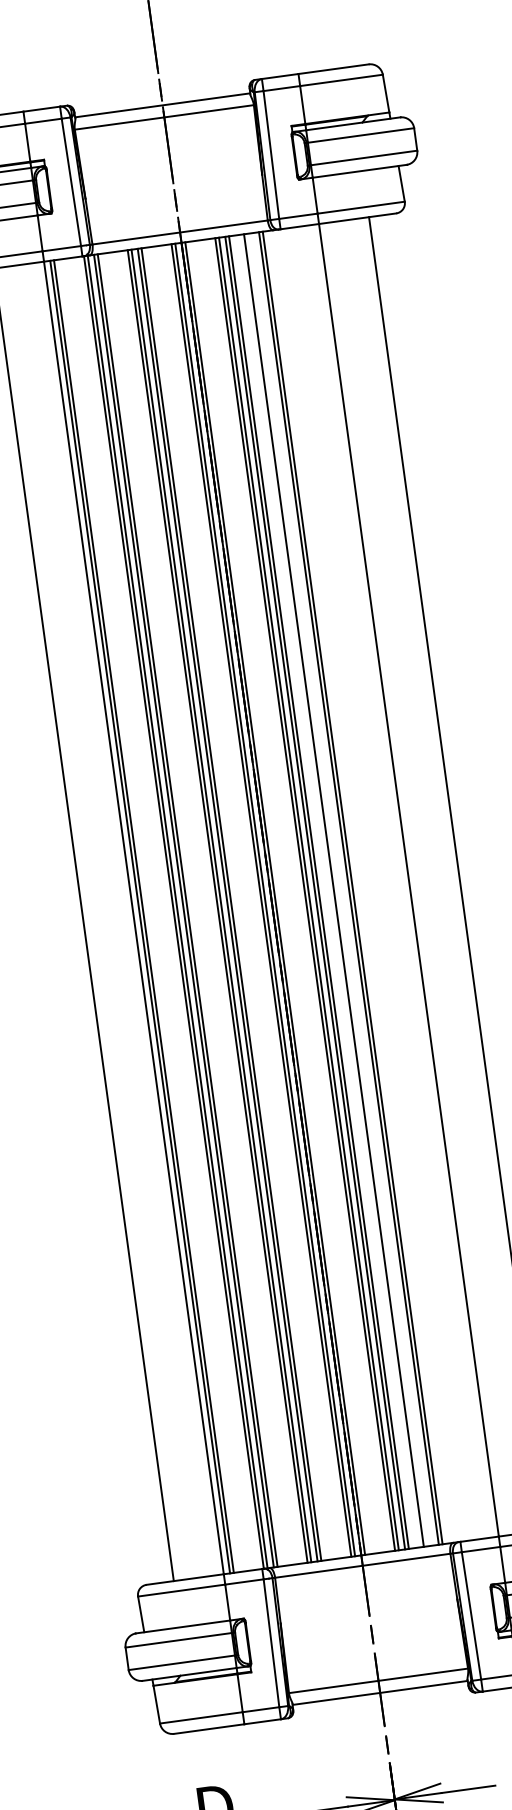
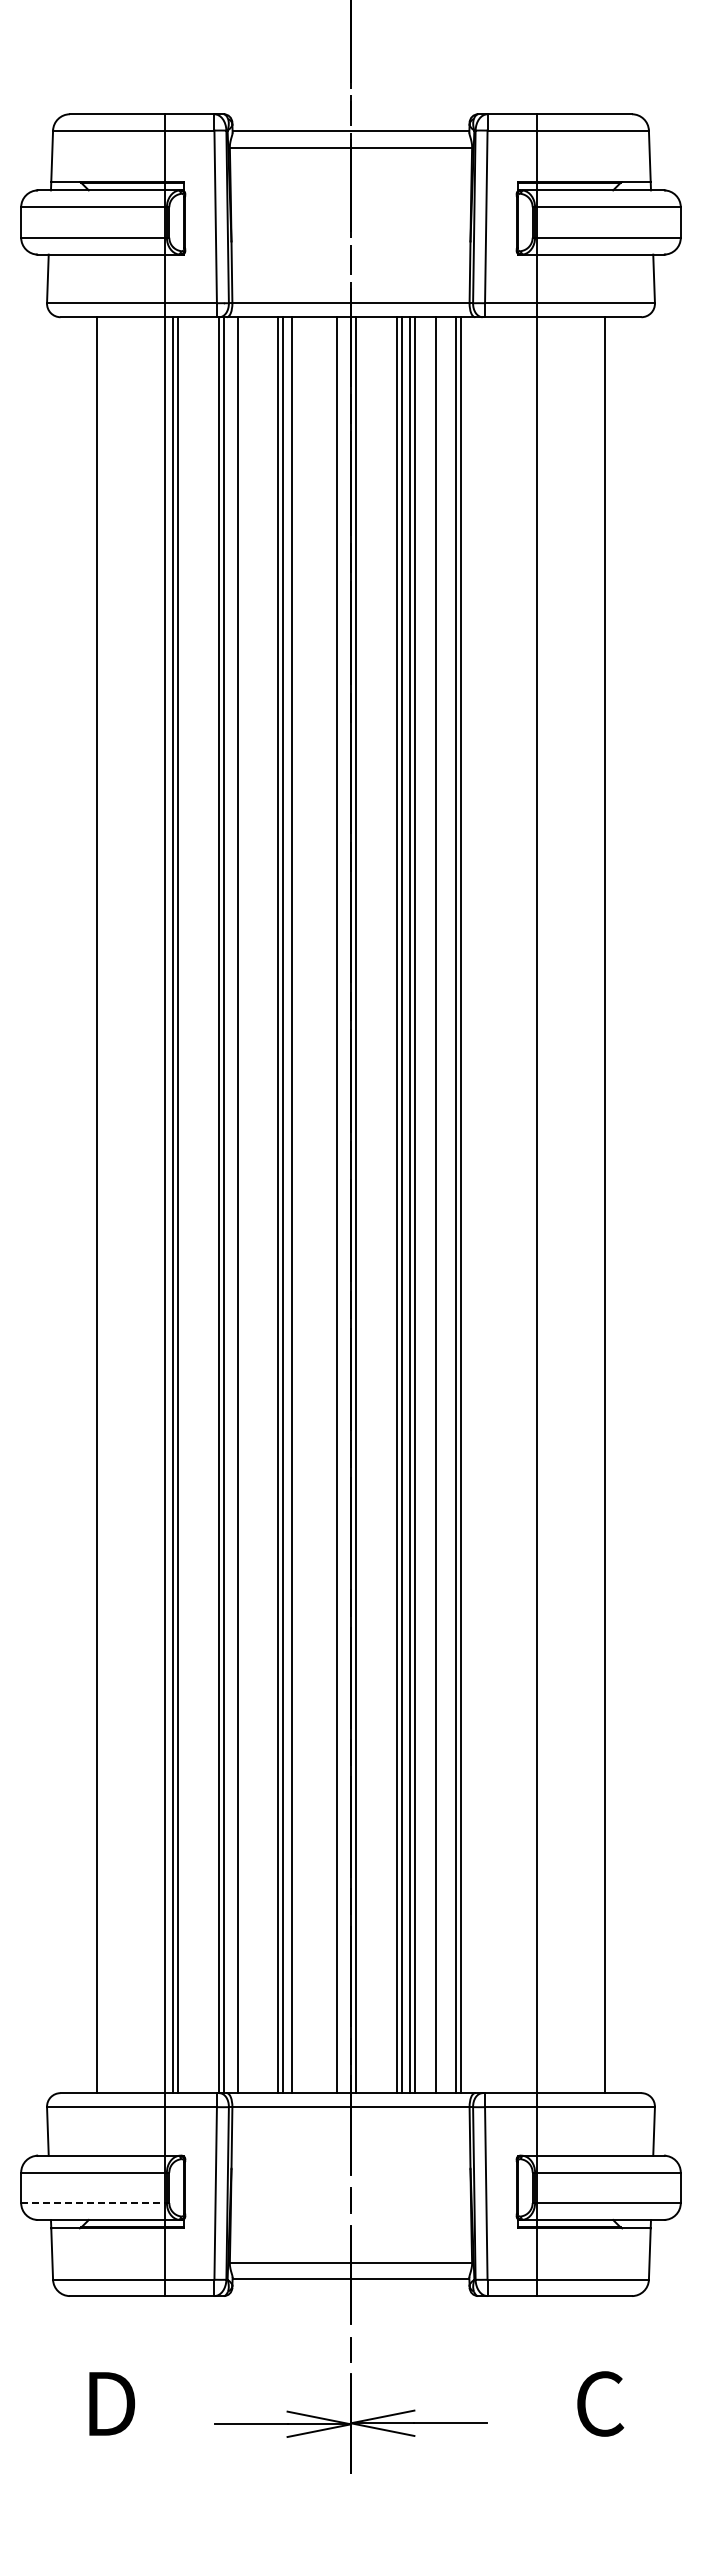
line: (265, 900) -> (342, 1205), removed
line: (231, 904) -> (296, 1205), removed
line: (183, 911) -> (232, 1205), removed
line: (182, 1663) -> (93, 2203), solid -> dashed

